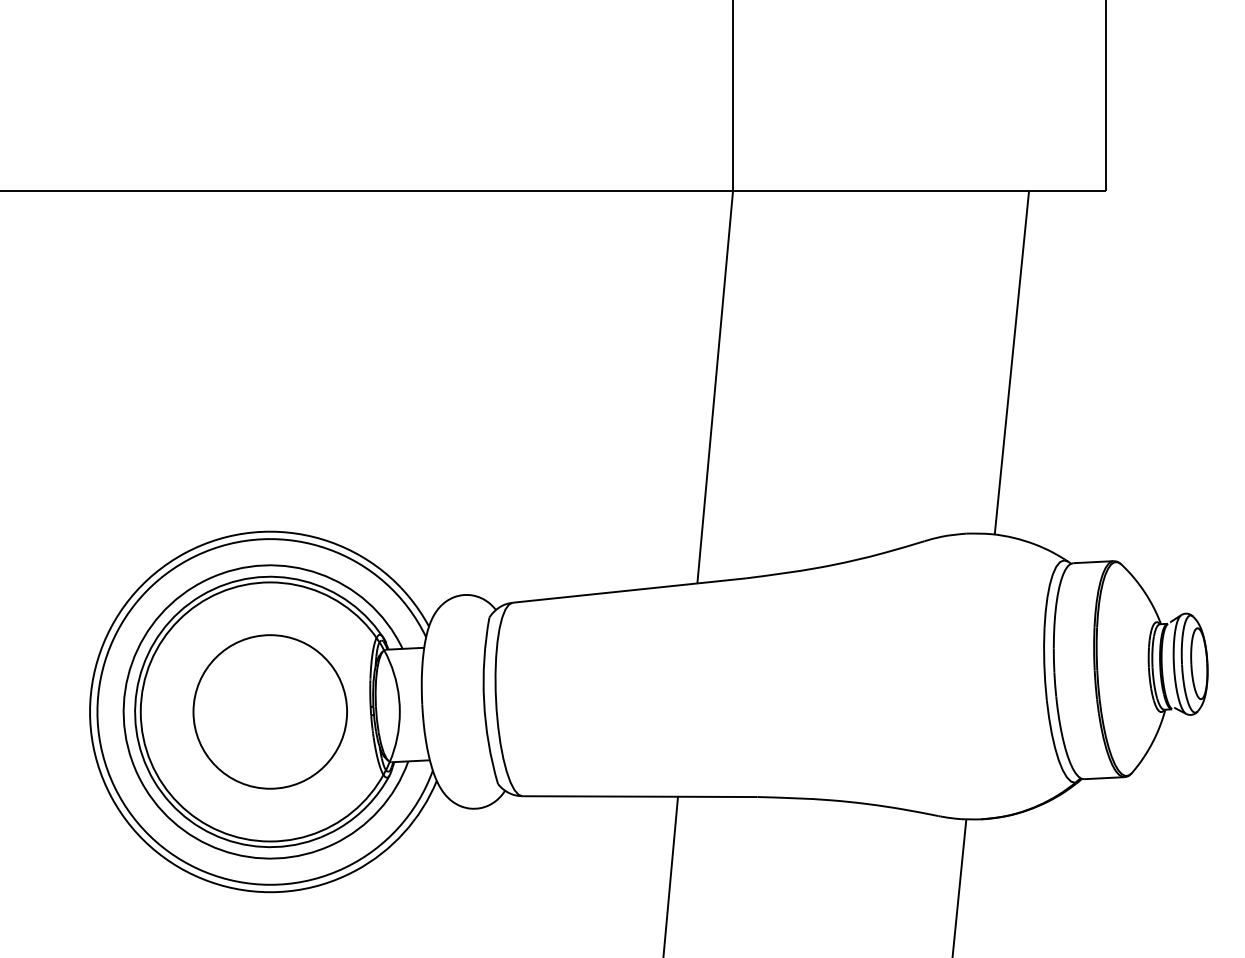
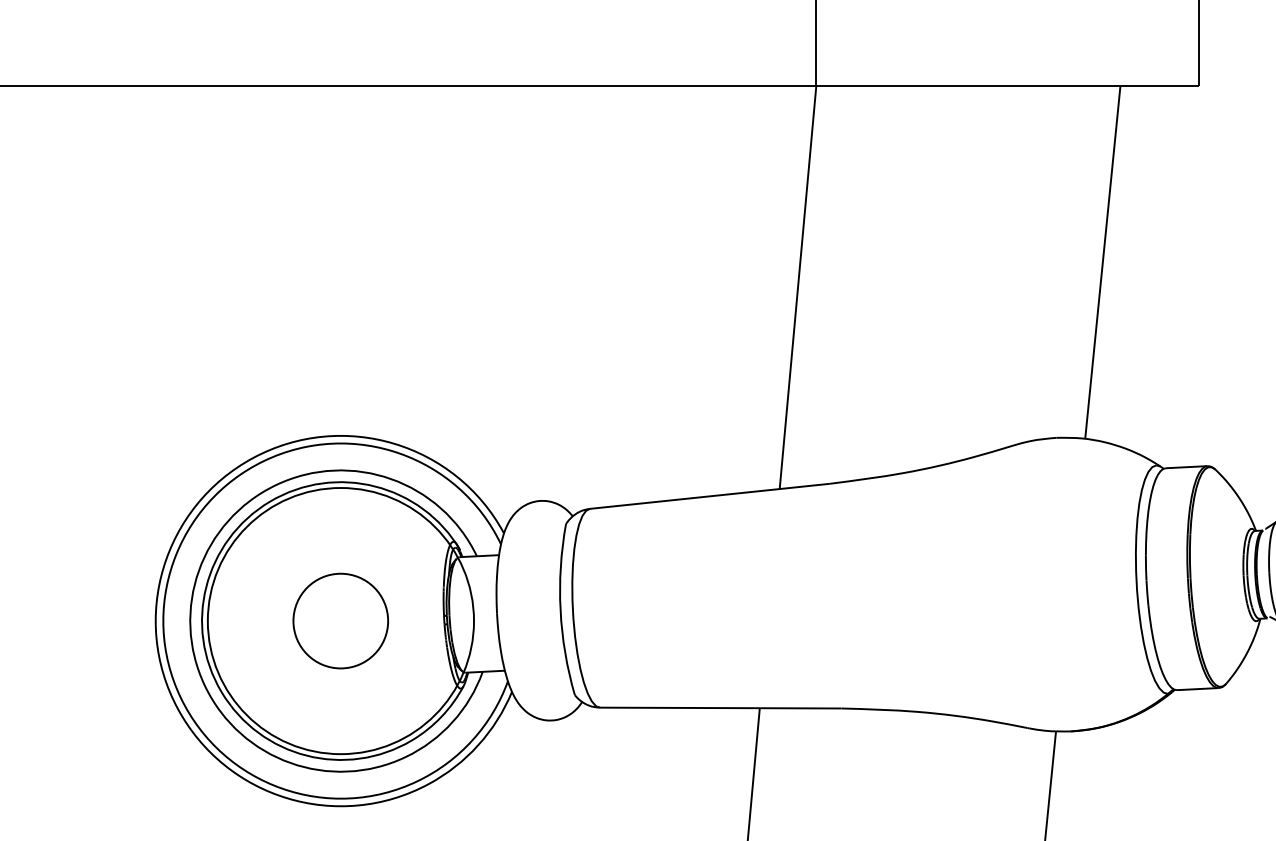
part: (269, 711) -> (340, 620), size x0.6

